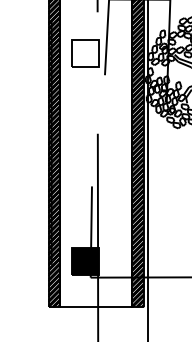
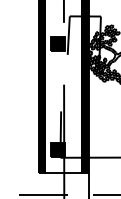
fill: (84, 52) -> (57, 43), added

